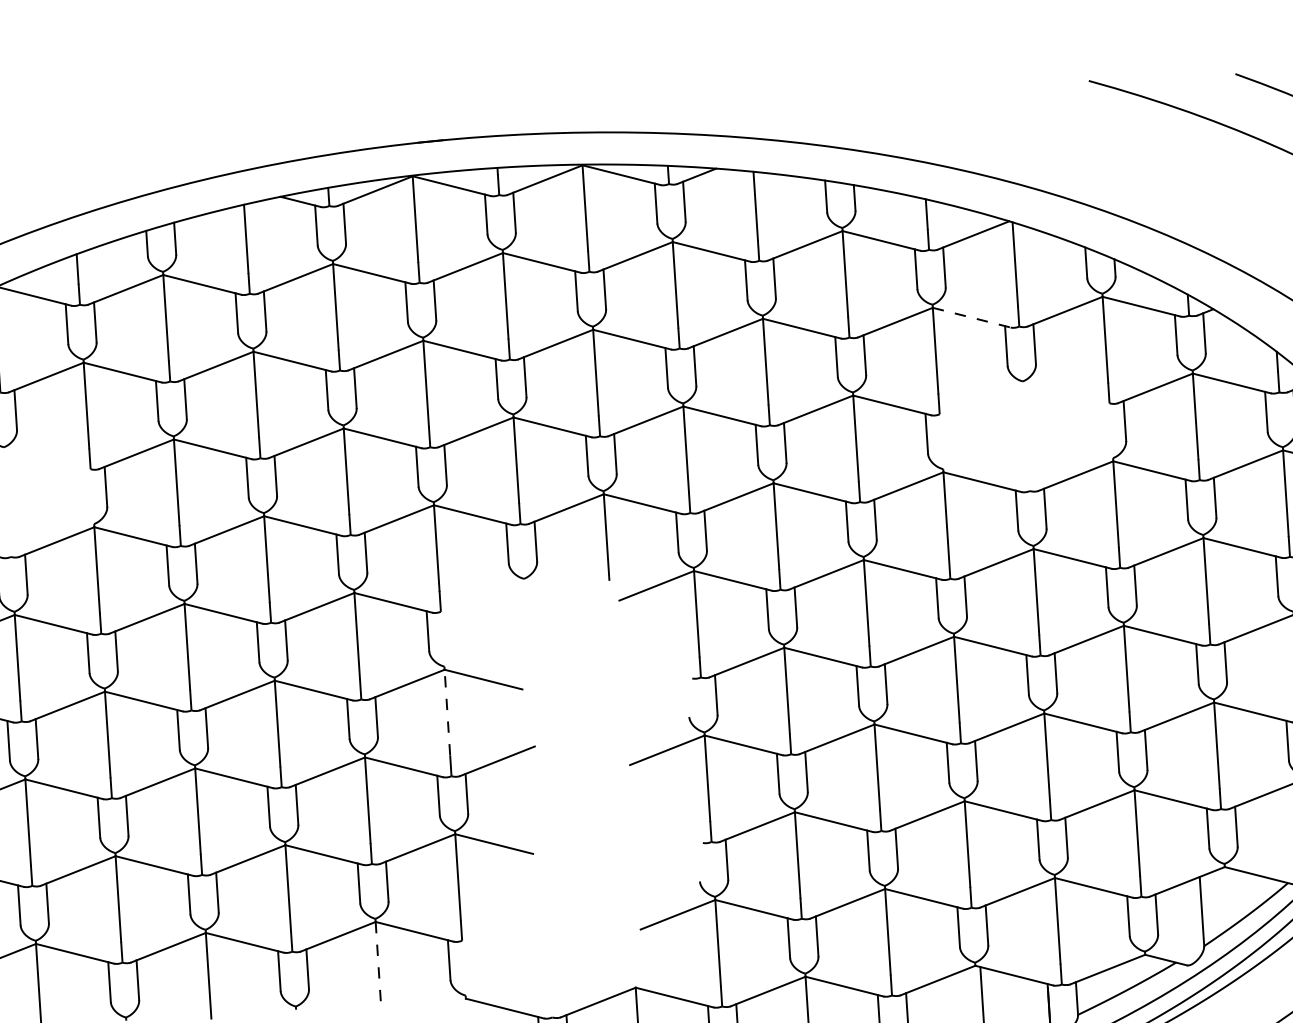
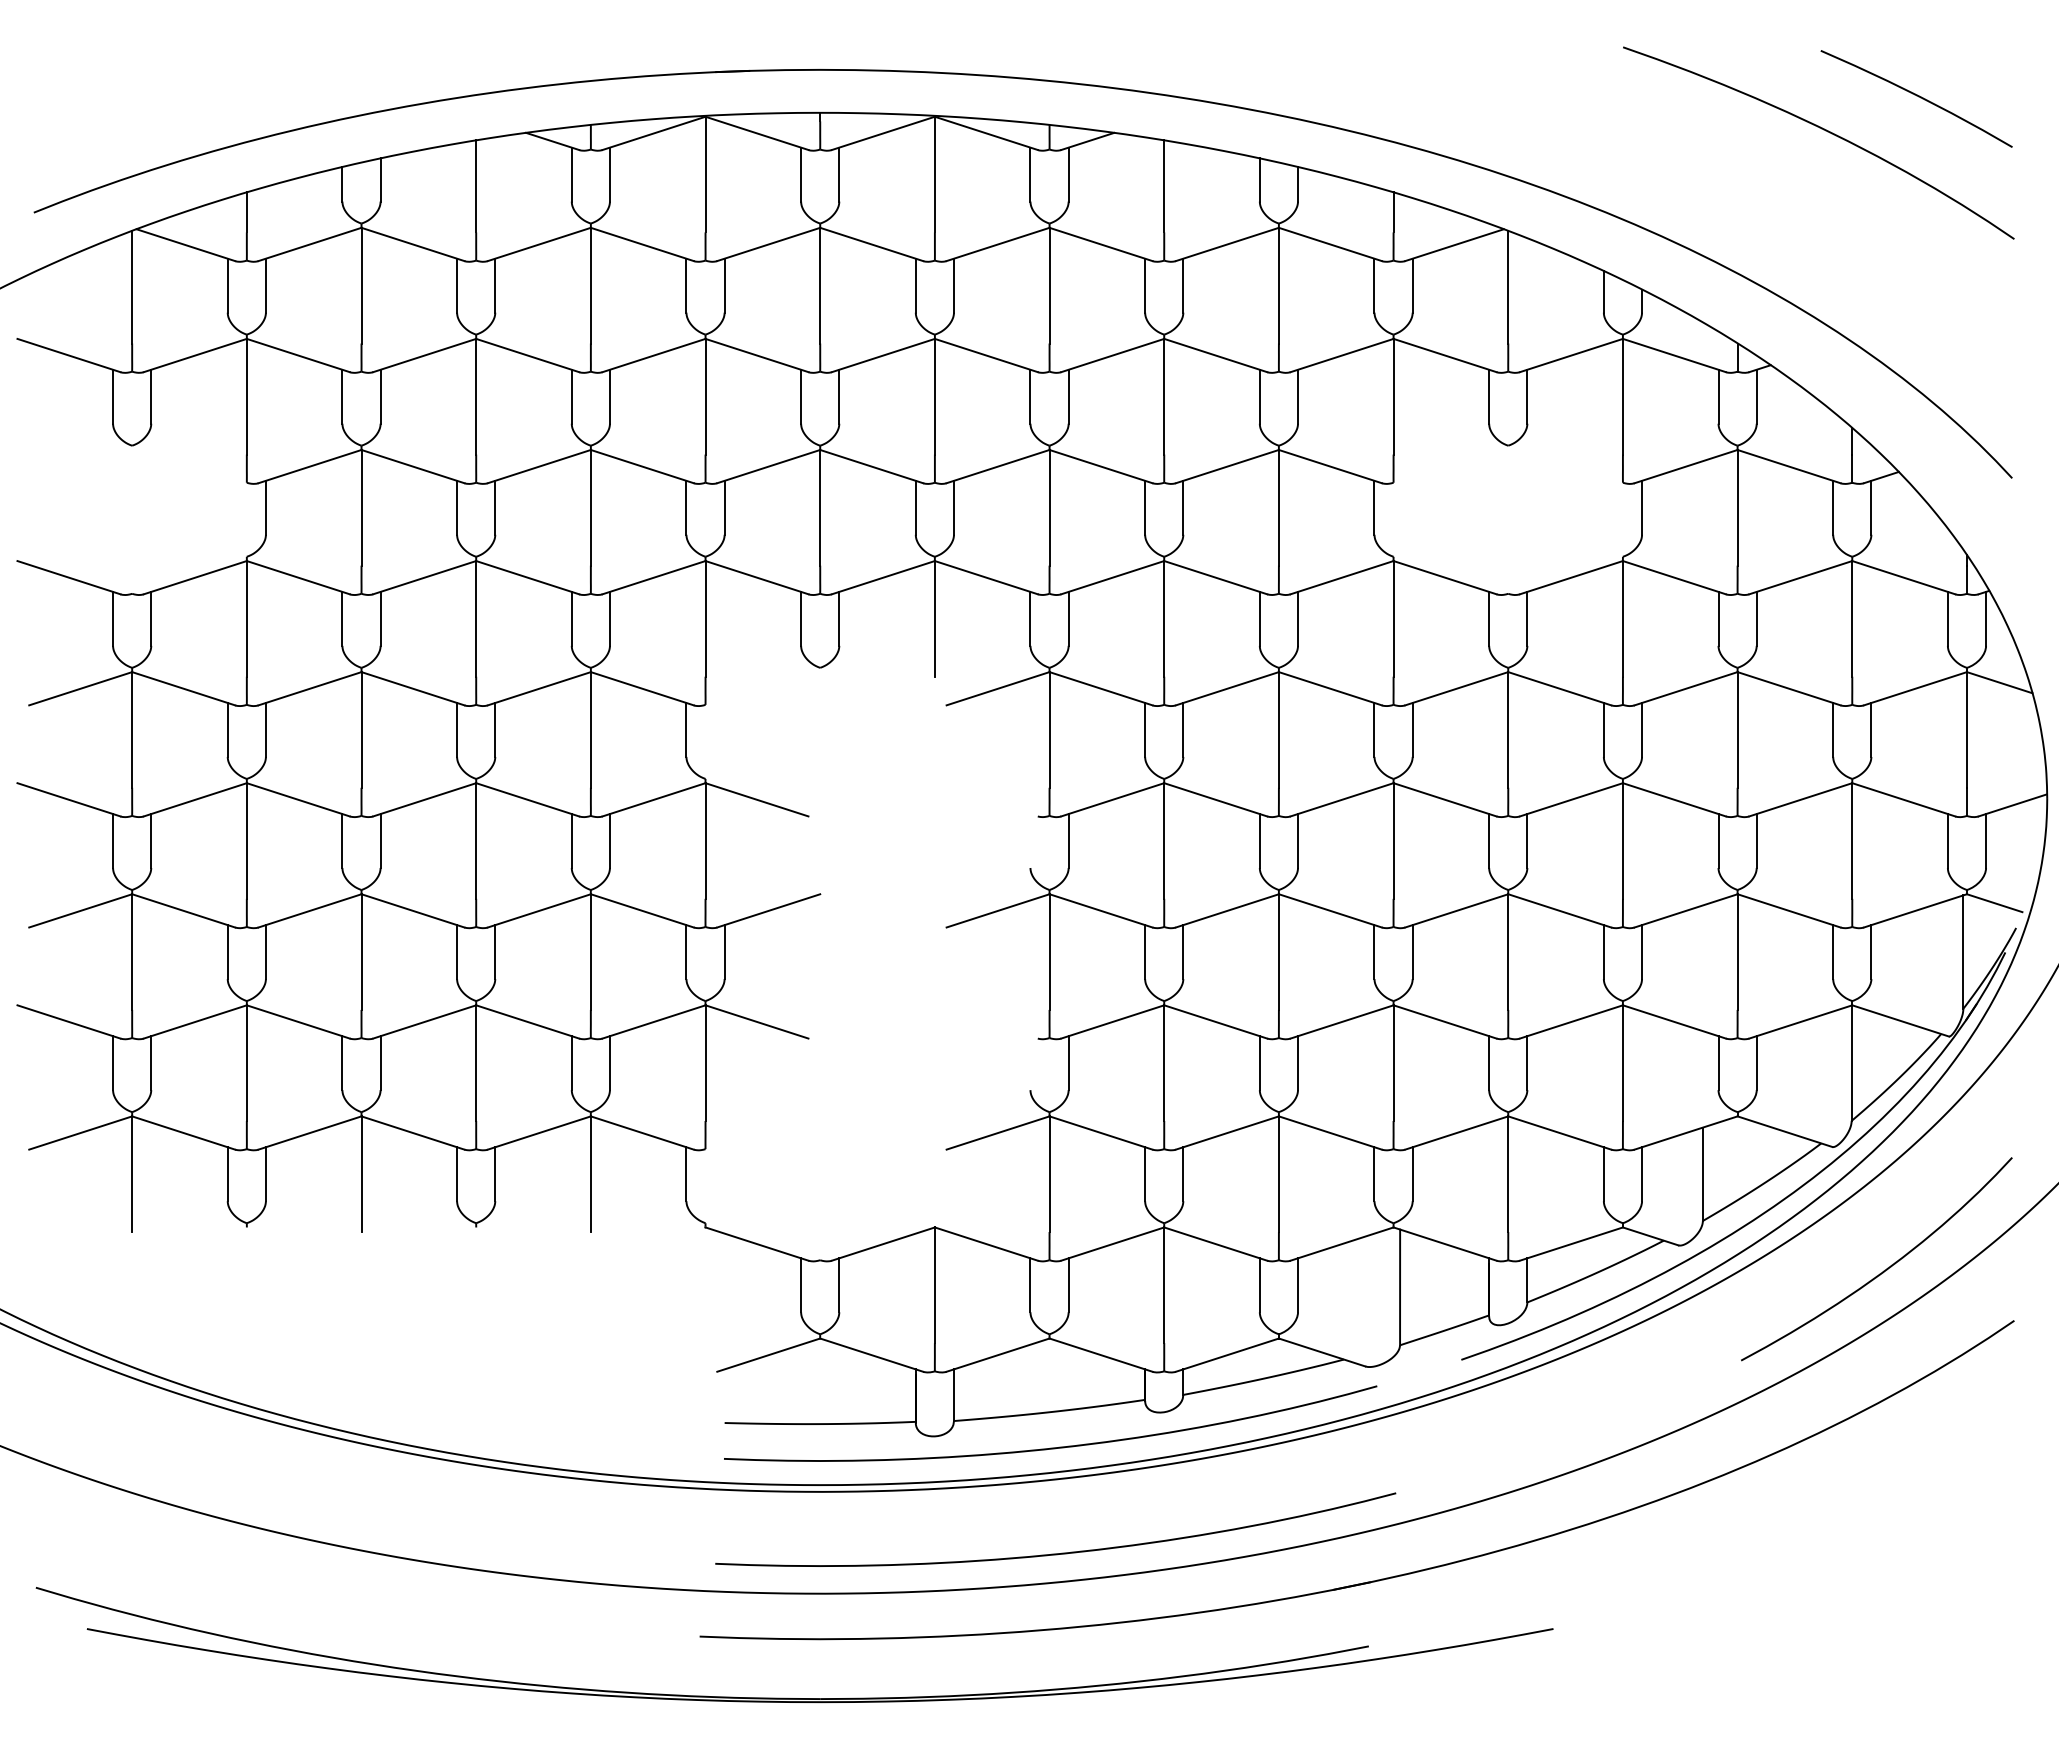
line: (972, 317) -> (1445, 355), dashed -> solid
line: (447, 712) -> (705, 841), dashed -> solid
line: (378, 965) -> (590, 1174), dashed -> solid

